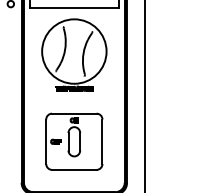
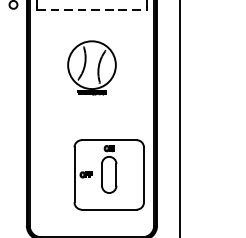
line: (74, 8) -> (92, 10), solid -> dashed
part: (74, 54) -> (92, 67), size x0.6
part: (74, 141) -> (109, 174), moved

